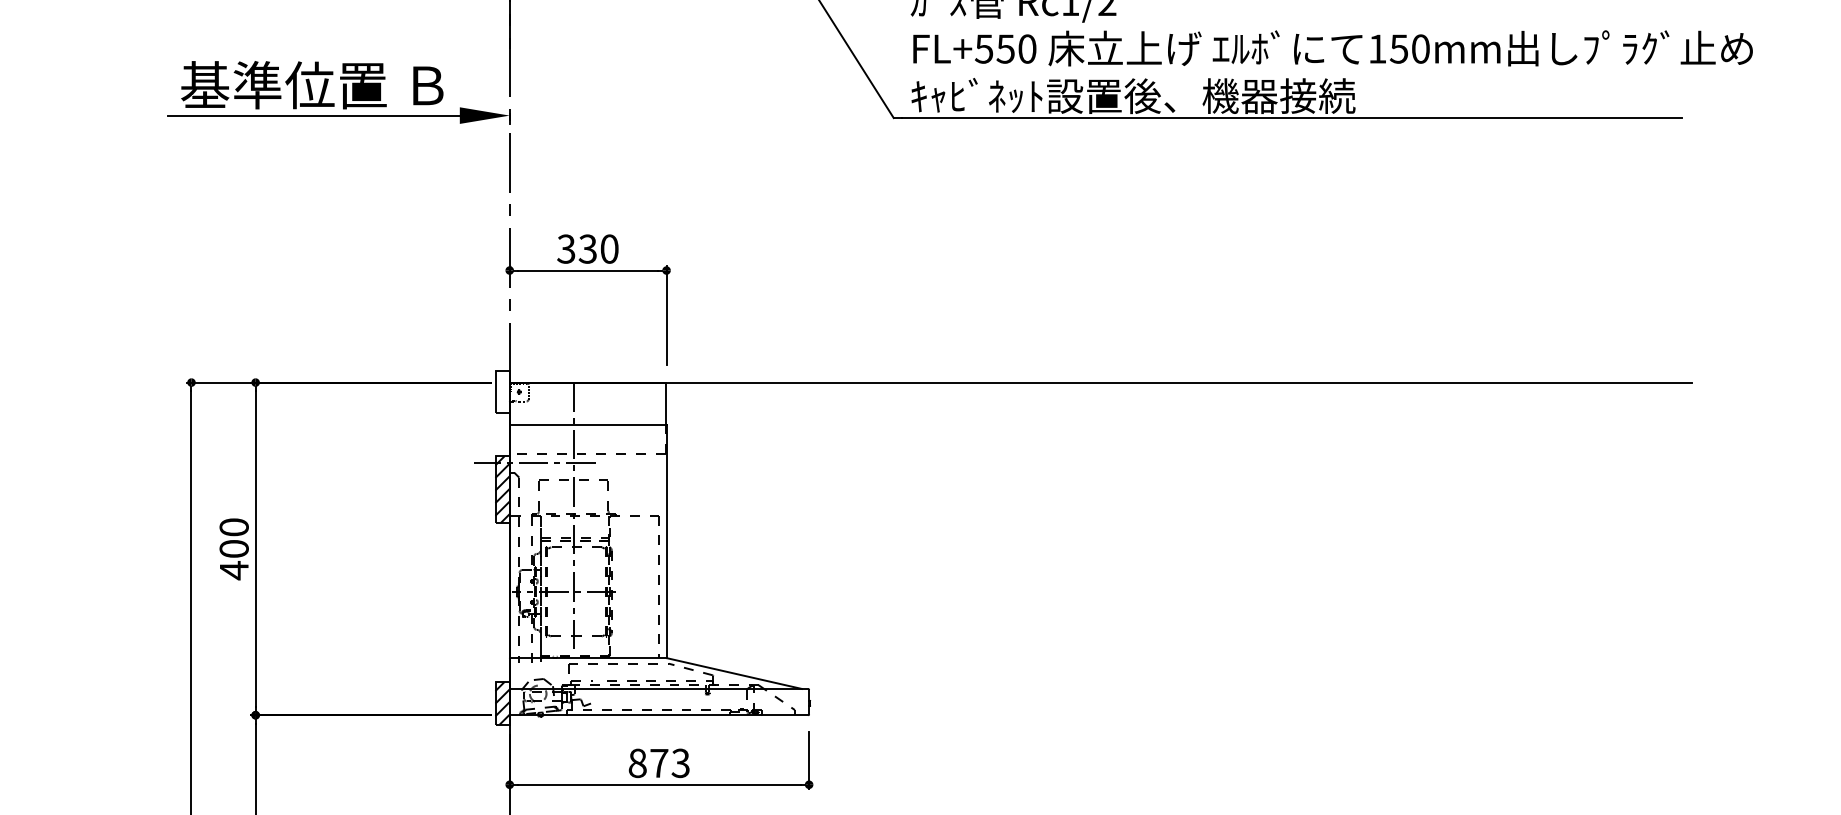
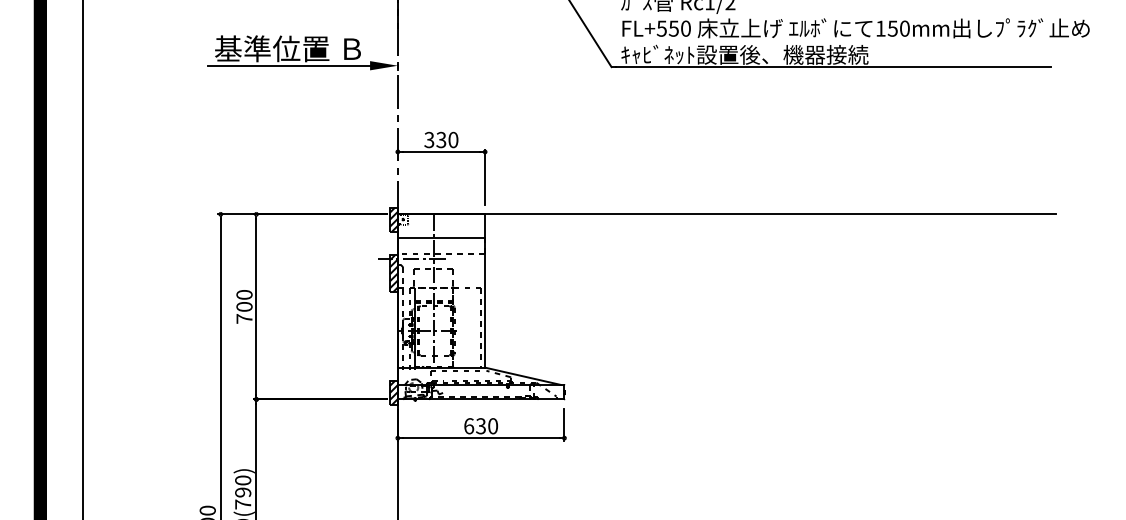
hatch: (501, 391) -> (393, 219), added
text: (234, 569) -> (244, 318), 400 -> 700
text: (660, 763) -> (481, 426), 873 -> 630

